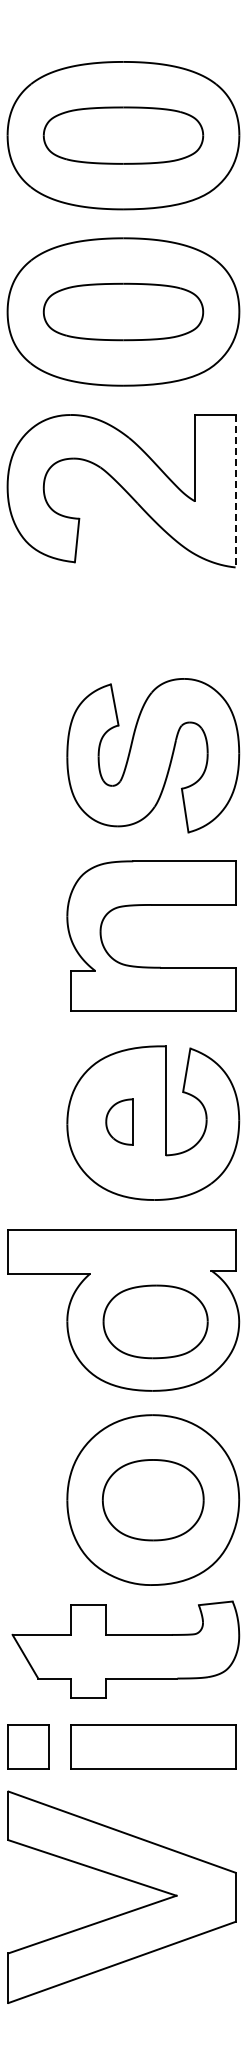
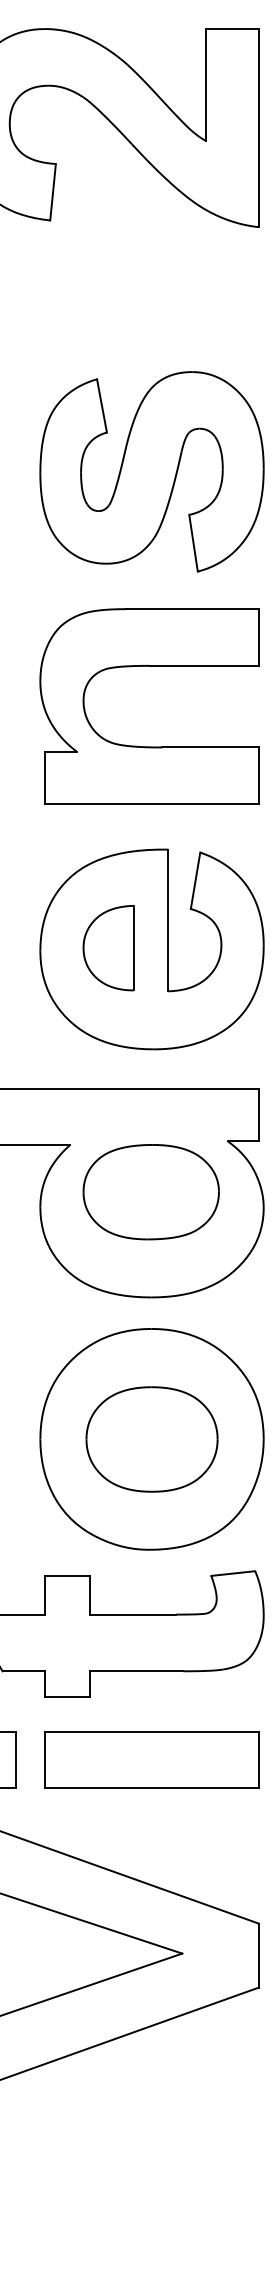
line: (235, 491) -> (258, 128), dashed -> solid
part: (119, 1121) -> (108, 947), size x1.43
part: (155, 1321) -> (151, 1191), moved

